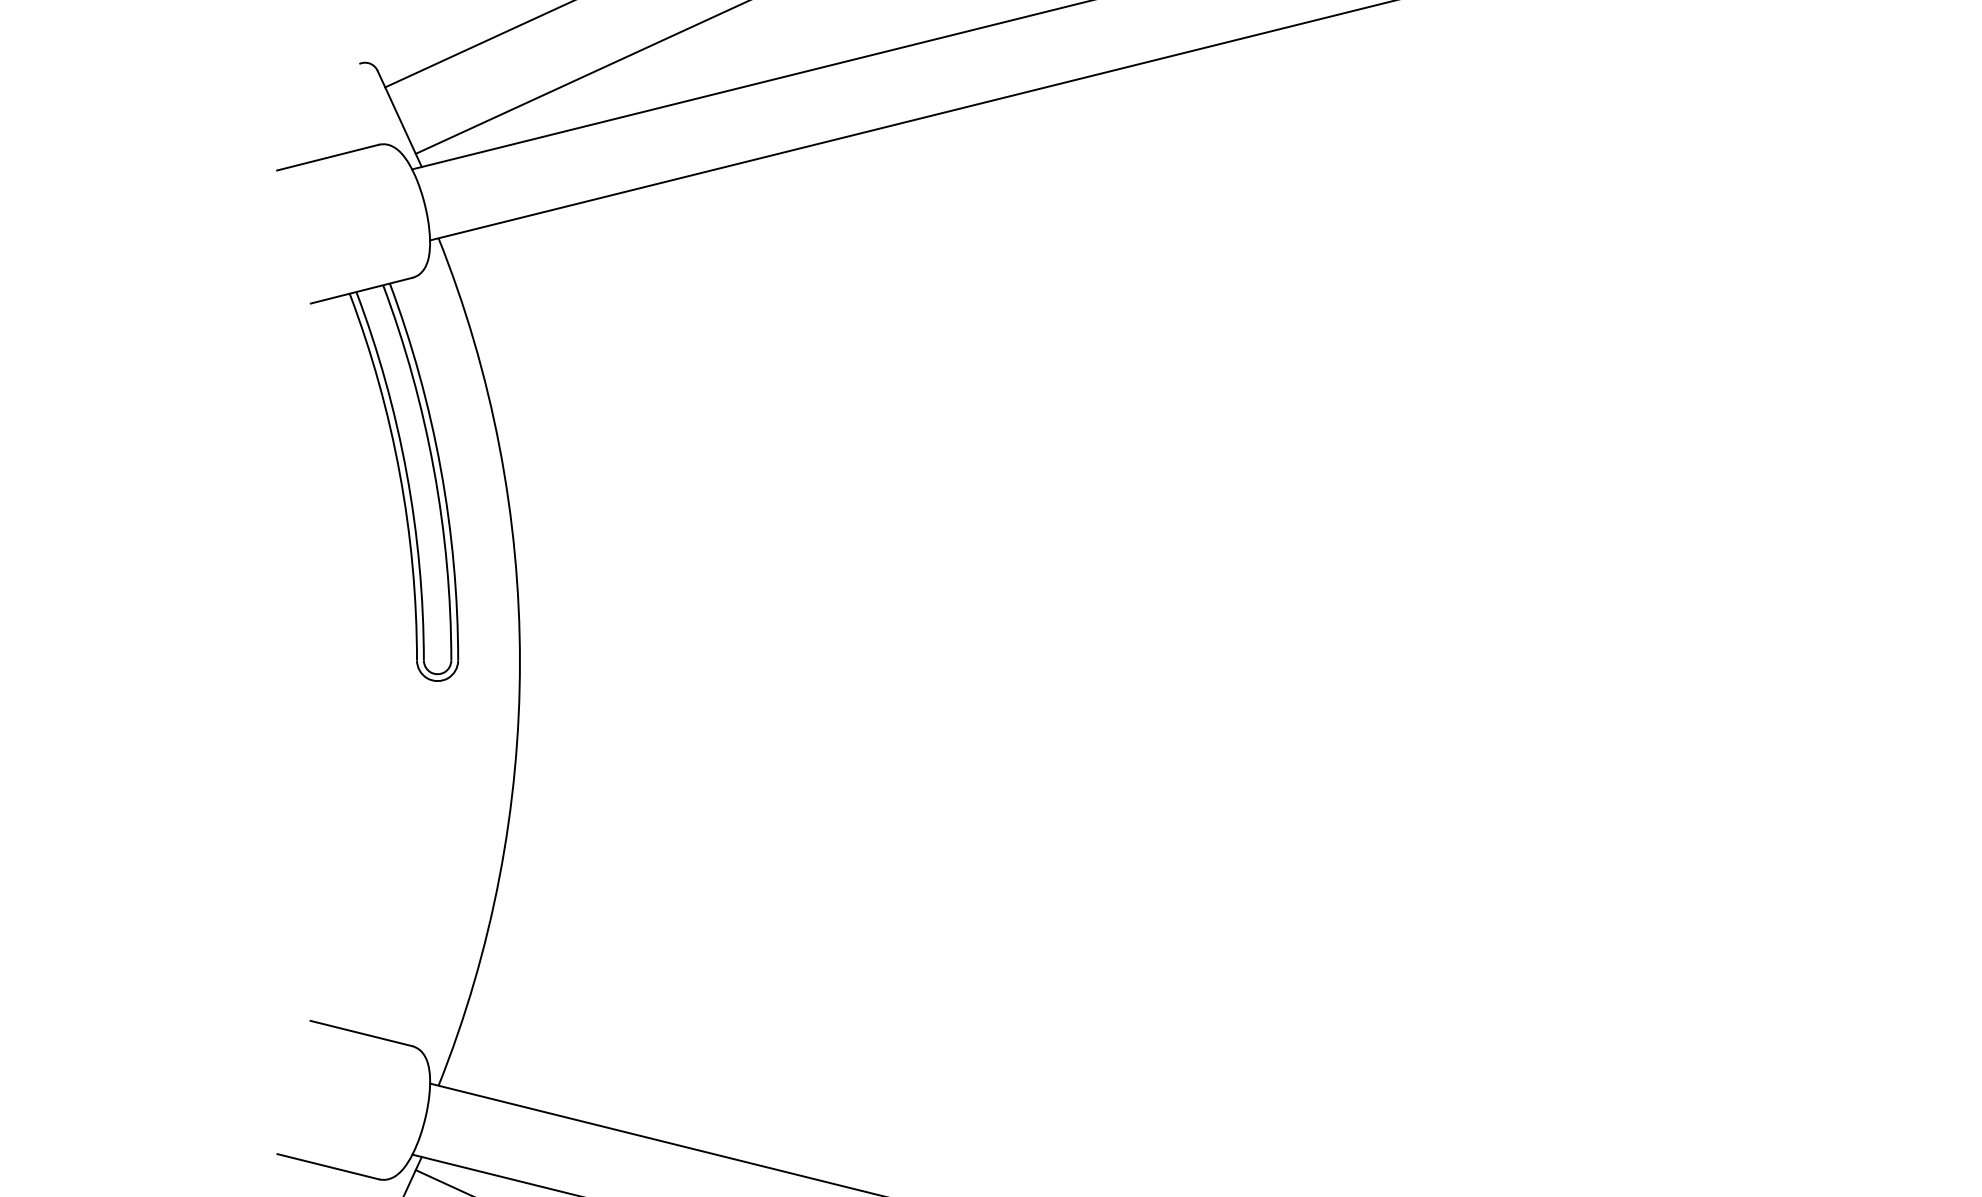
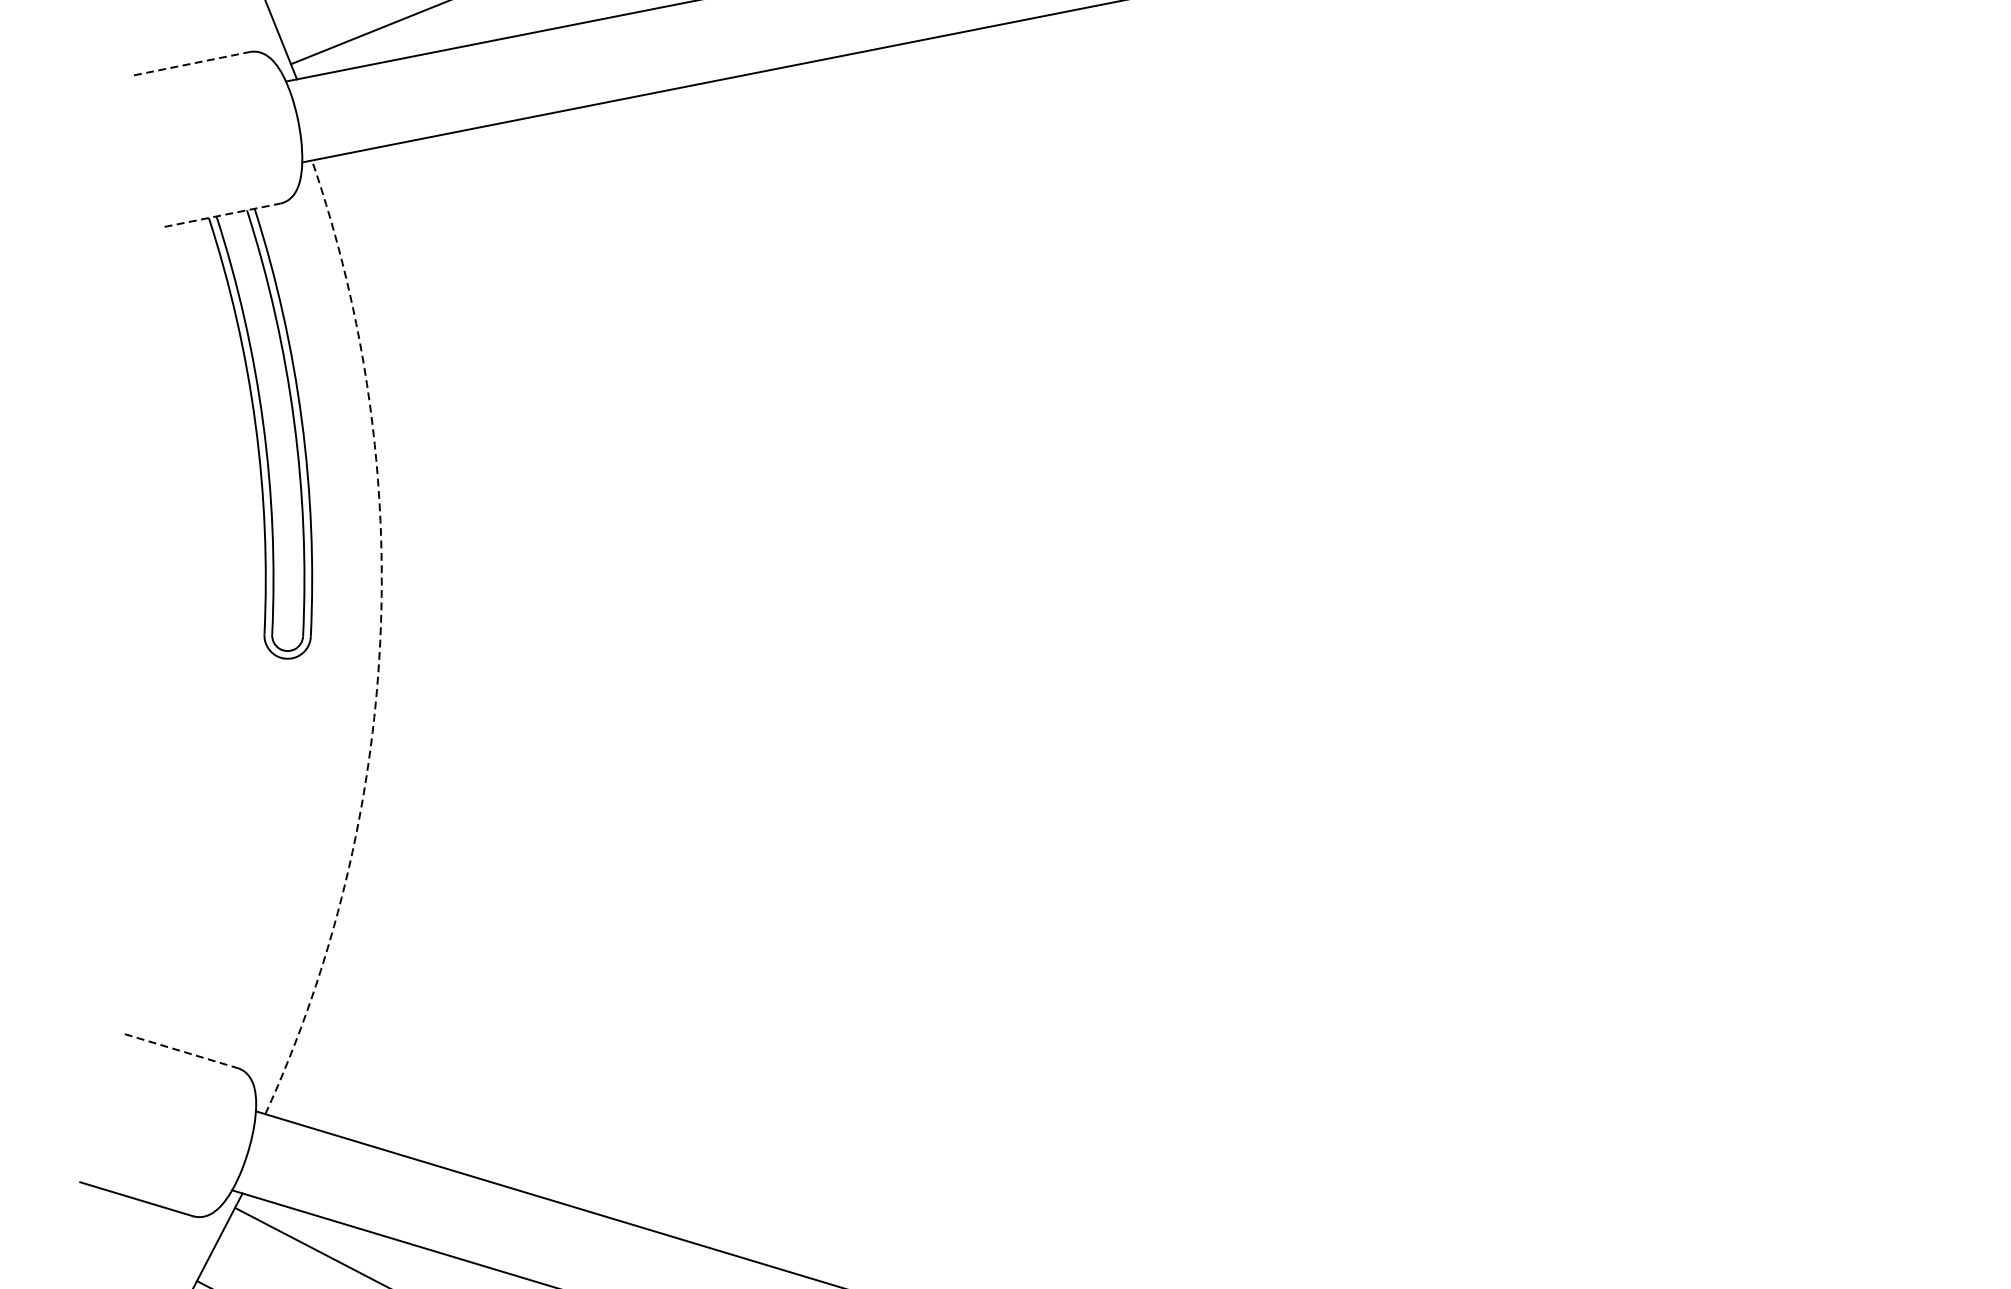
line: (328, 157) -> (192, 63), solid -> dashed
line: (362, 290) -> (223, 215), solid -> dashed
arc: (519, 662) -> (379, 642), solid -> dashed
line: (361, 1033) -> (181, 1051), solid -> dashed

